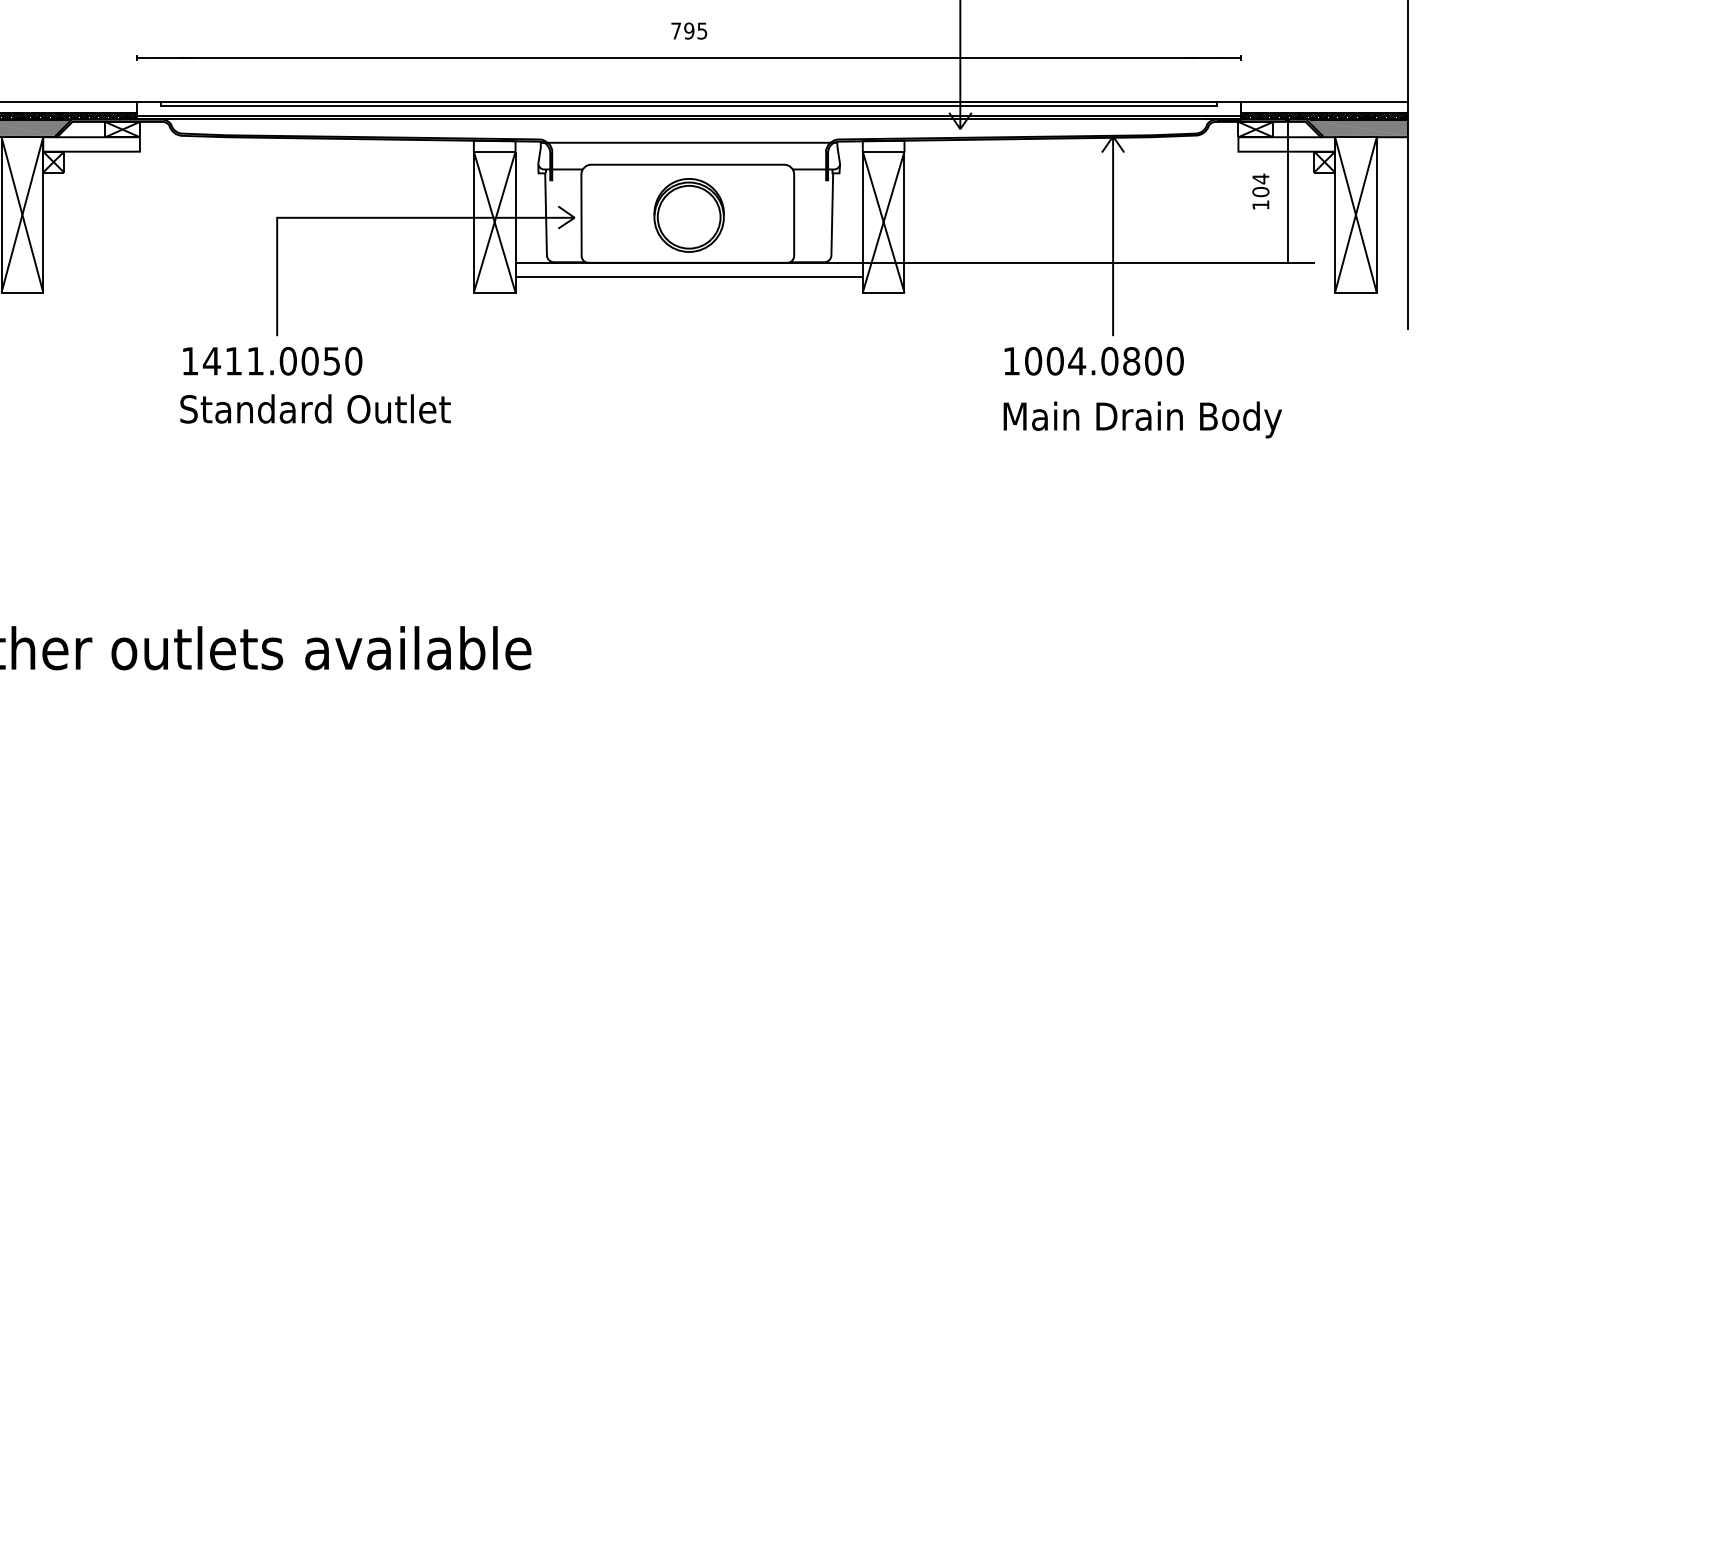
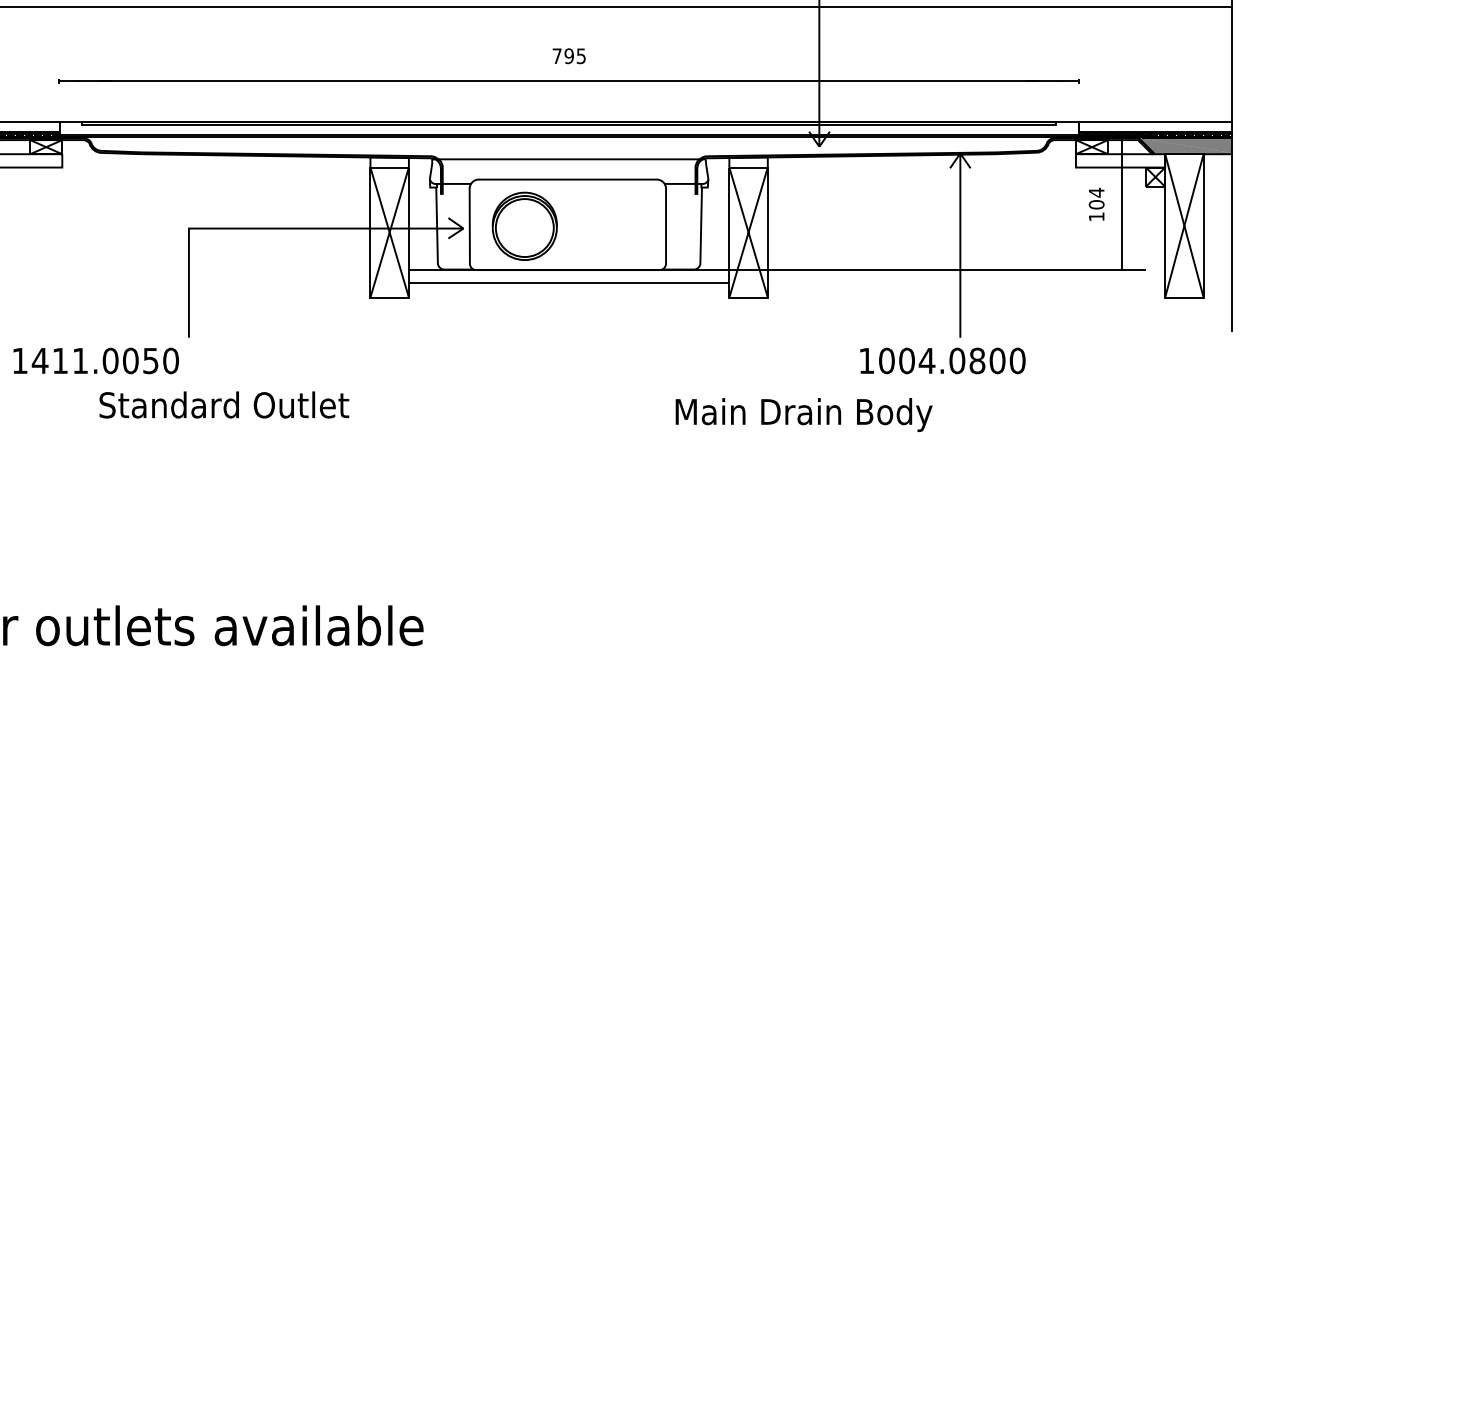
part: (688, 215) -> (524, 226), moved
text: (272, 361) -> (96, 361), moved
text: (1142, 419) -> (803, 414), moved

